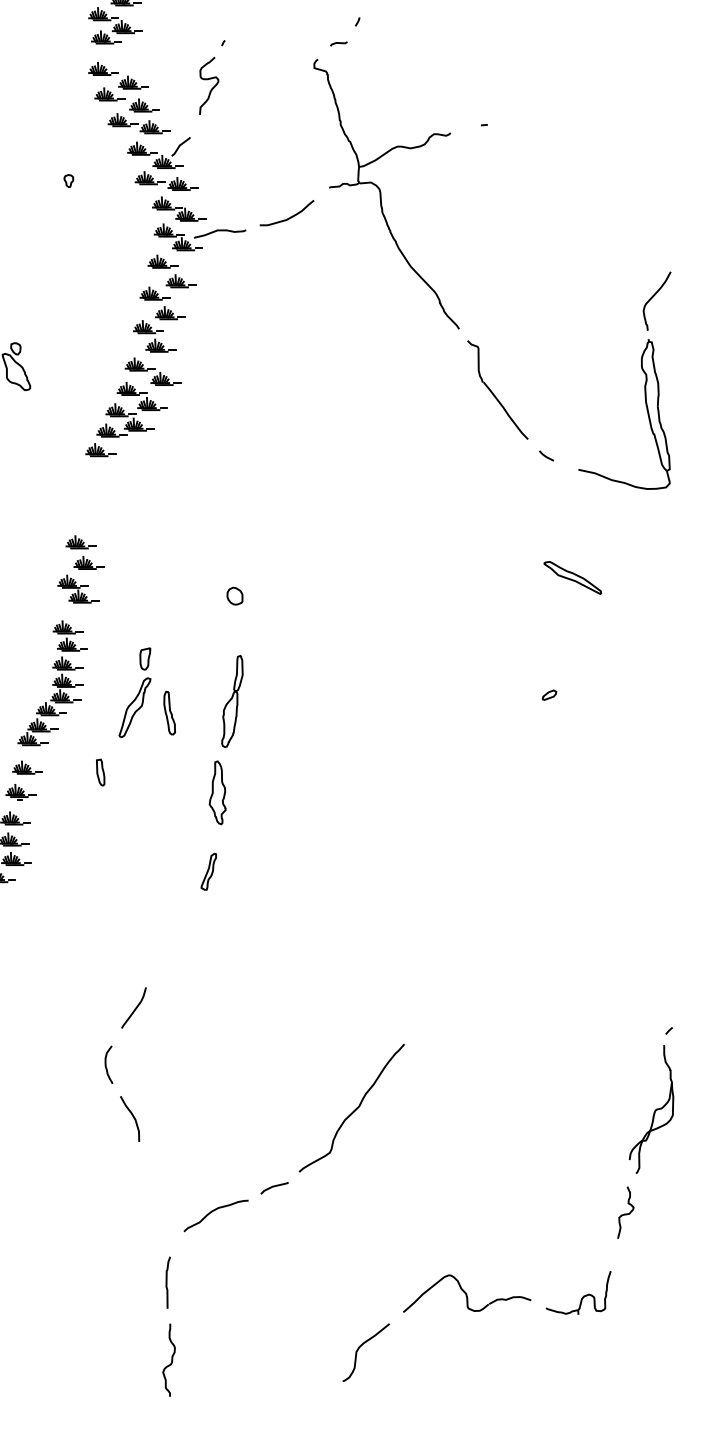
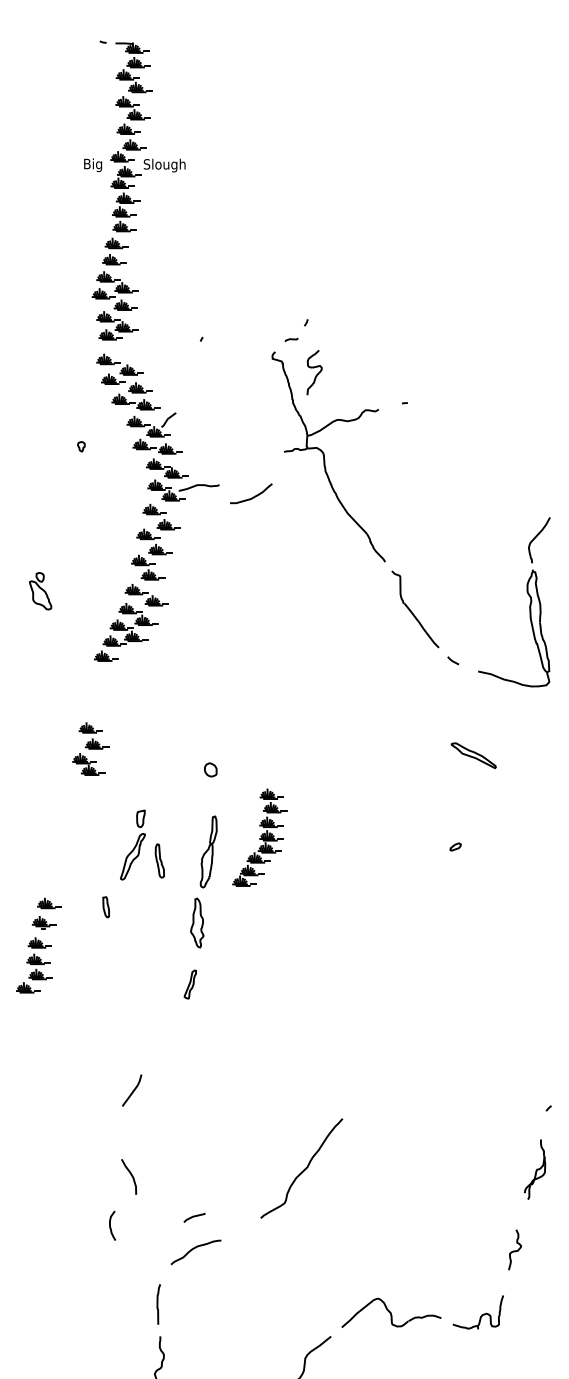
curve: (211, 88) -> (316, 374), moved
curve: (289, 216) -> (253, 496), moved
part: (52, 682) -> (259, 837), moved
curve: (106, 1064) -> (110, 1225), moved
part: (650, 1109) -> (534, 1169), size x0.6
line: (274, 1187) -> (194, 1217), moved

